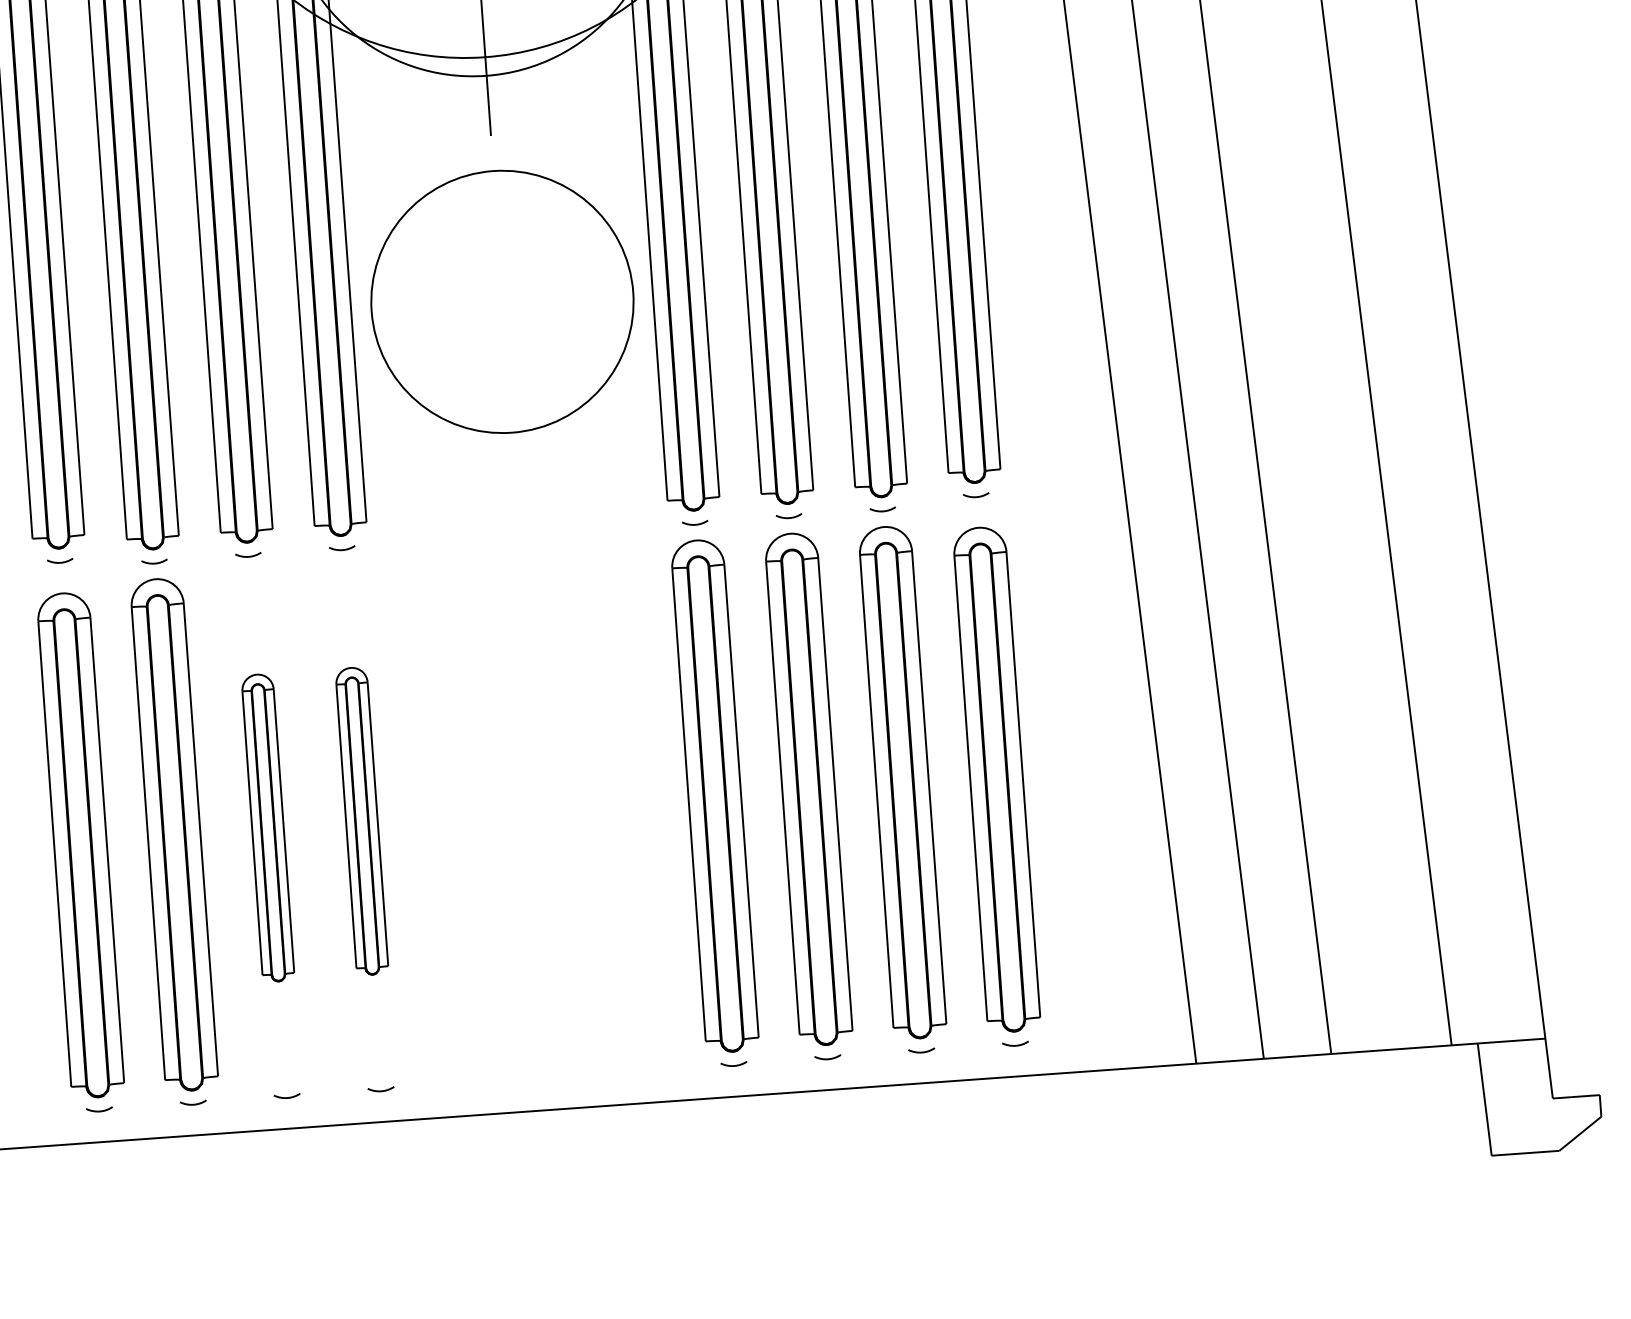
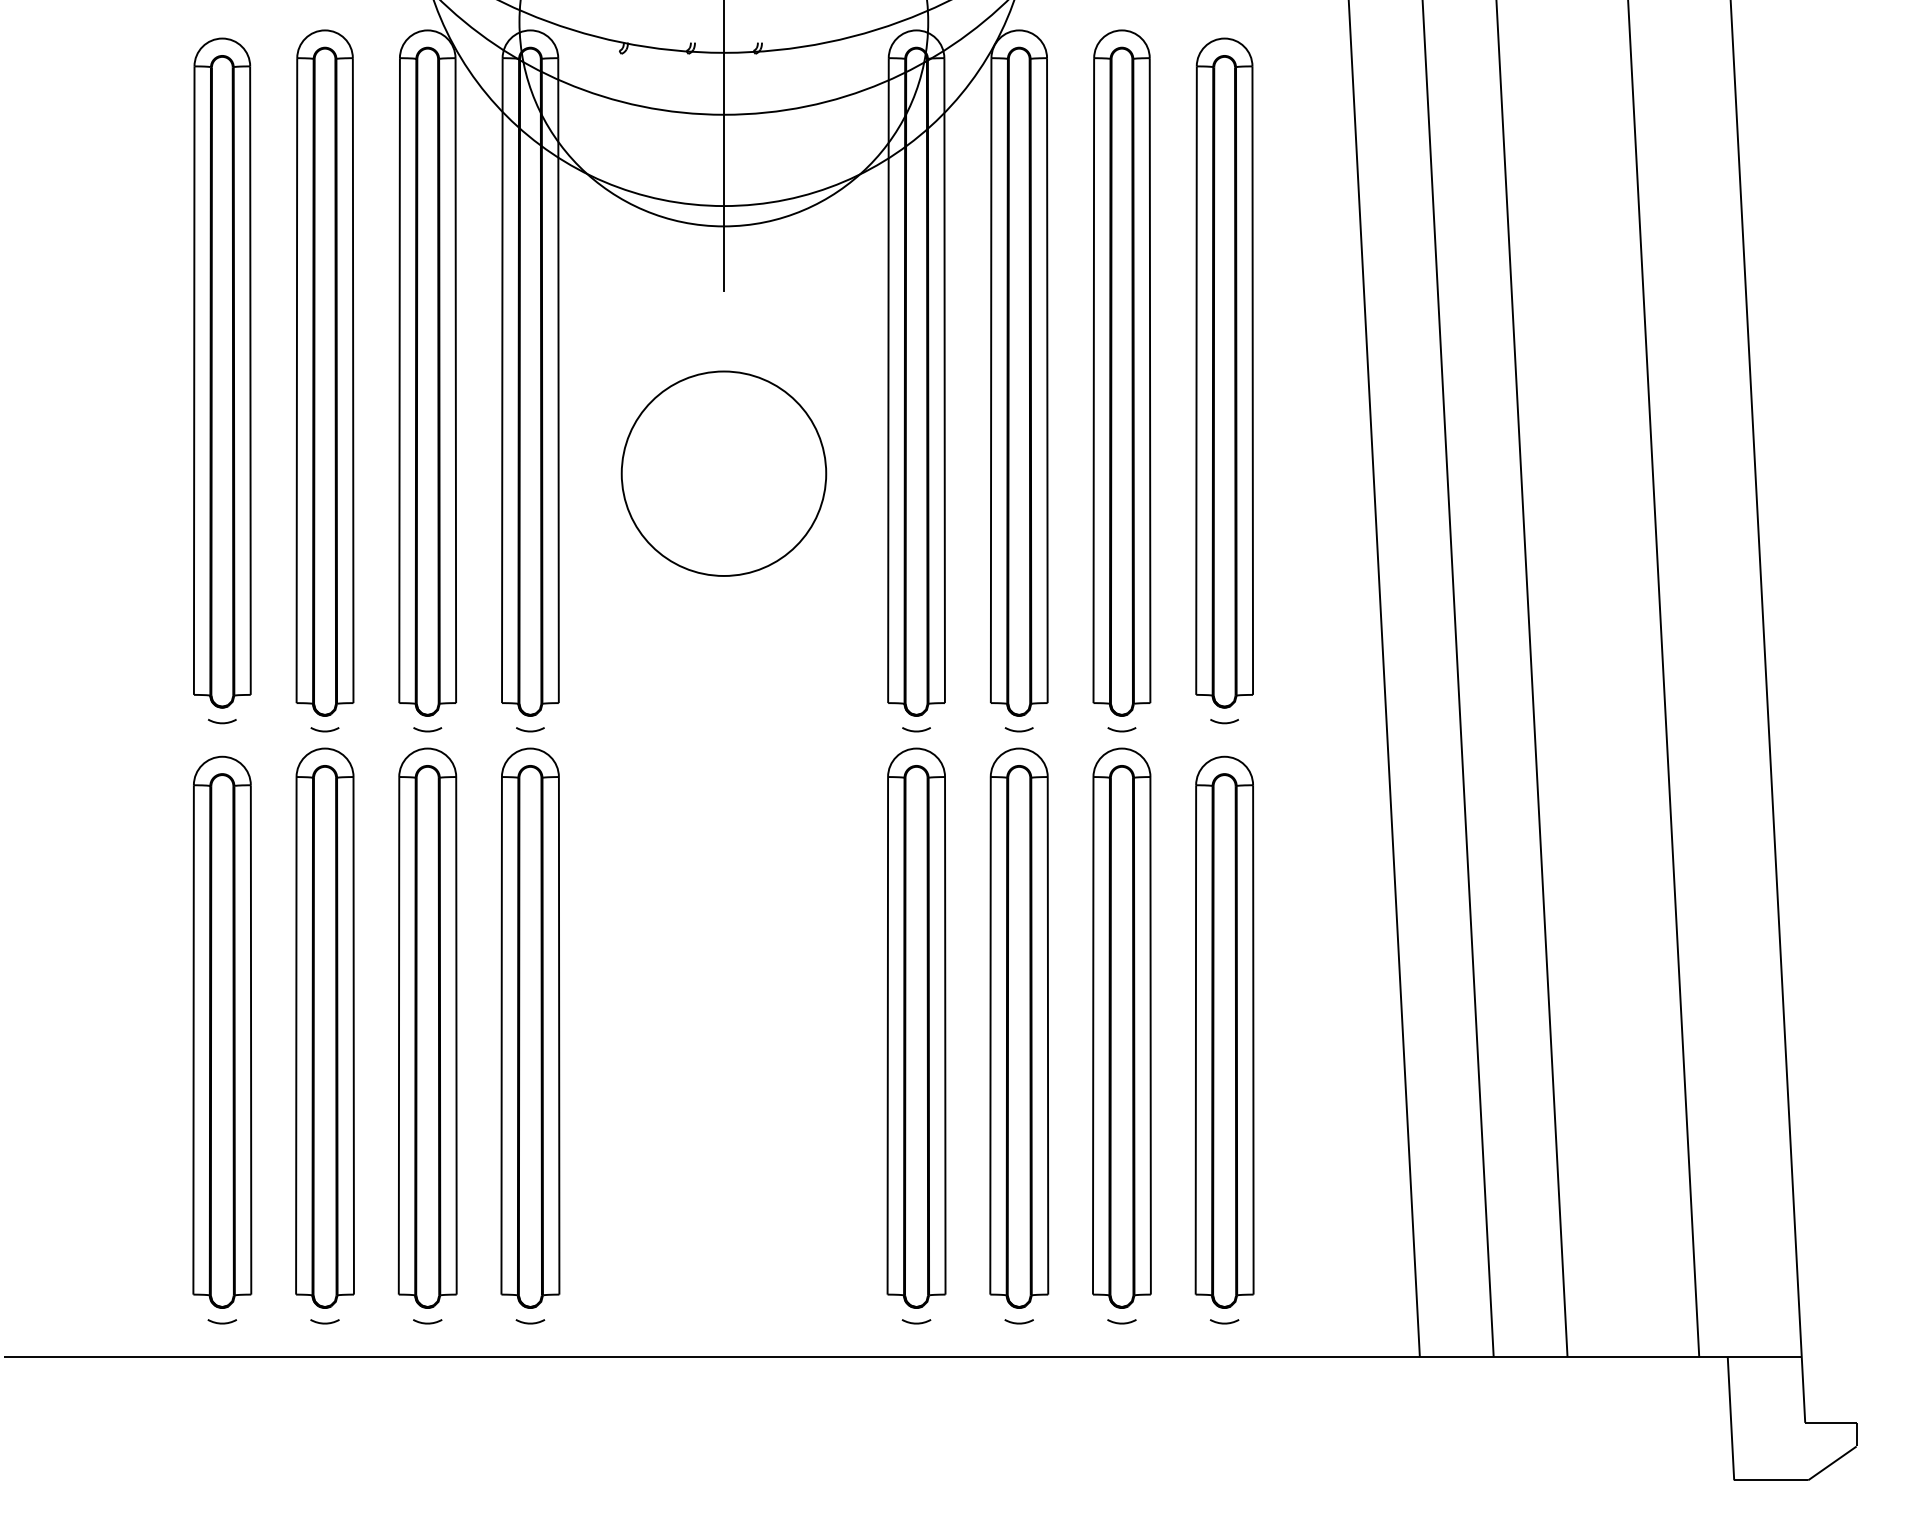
circle: (502, 301) -> (723, 473), size x0.71
part: (361, 820) -> (530, 1027), size x1.67
part: (267, 827) -> (427, 1027), size x1.67

